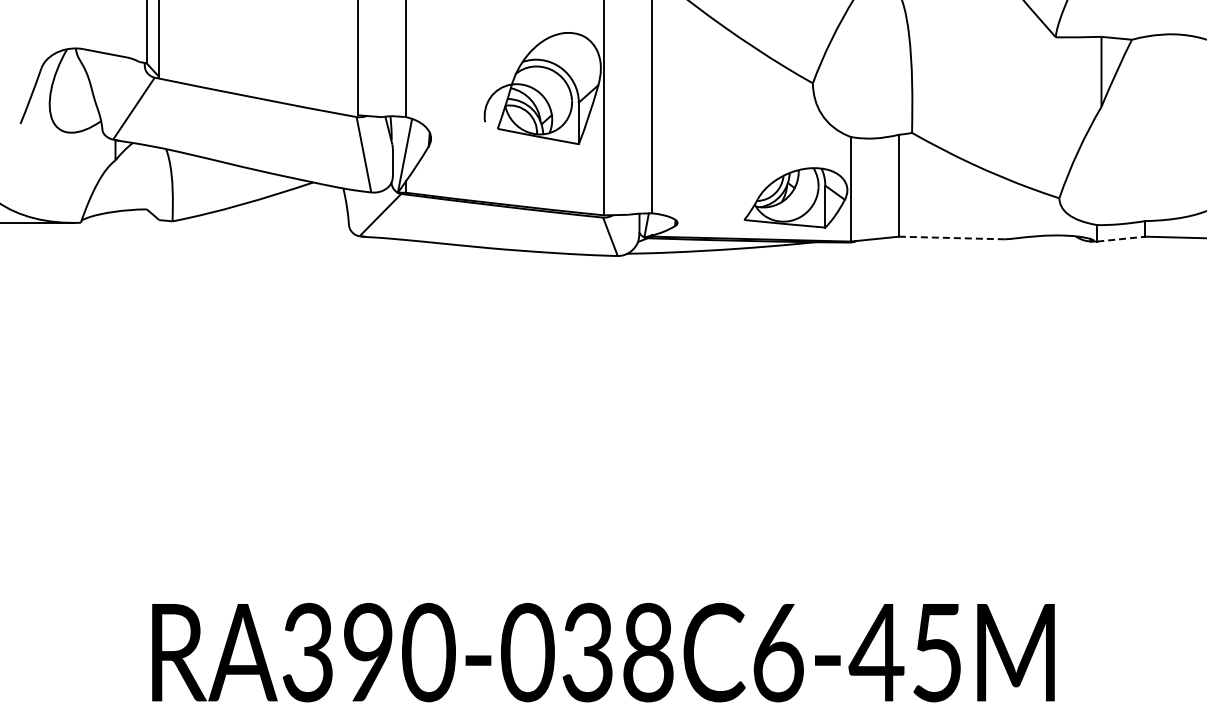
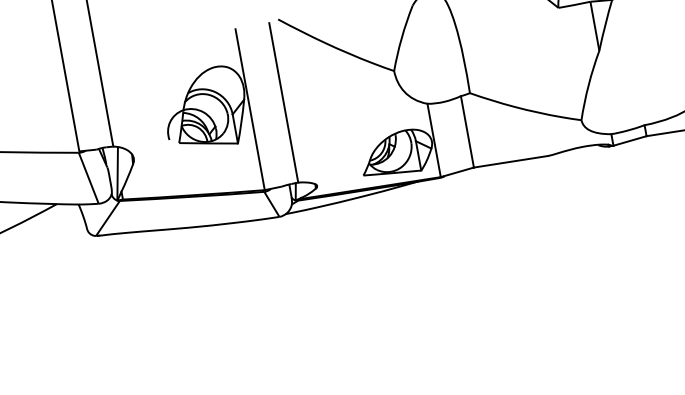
line: (951, 238) -> (511, 162), dashed -> solid
line: (1121, 239) -> (630, 141), dashed -> solid

